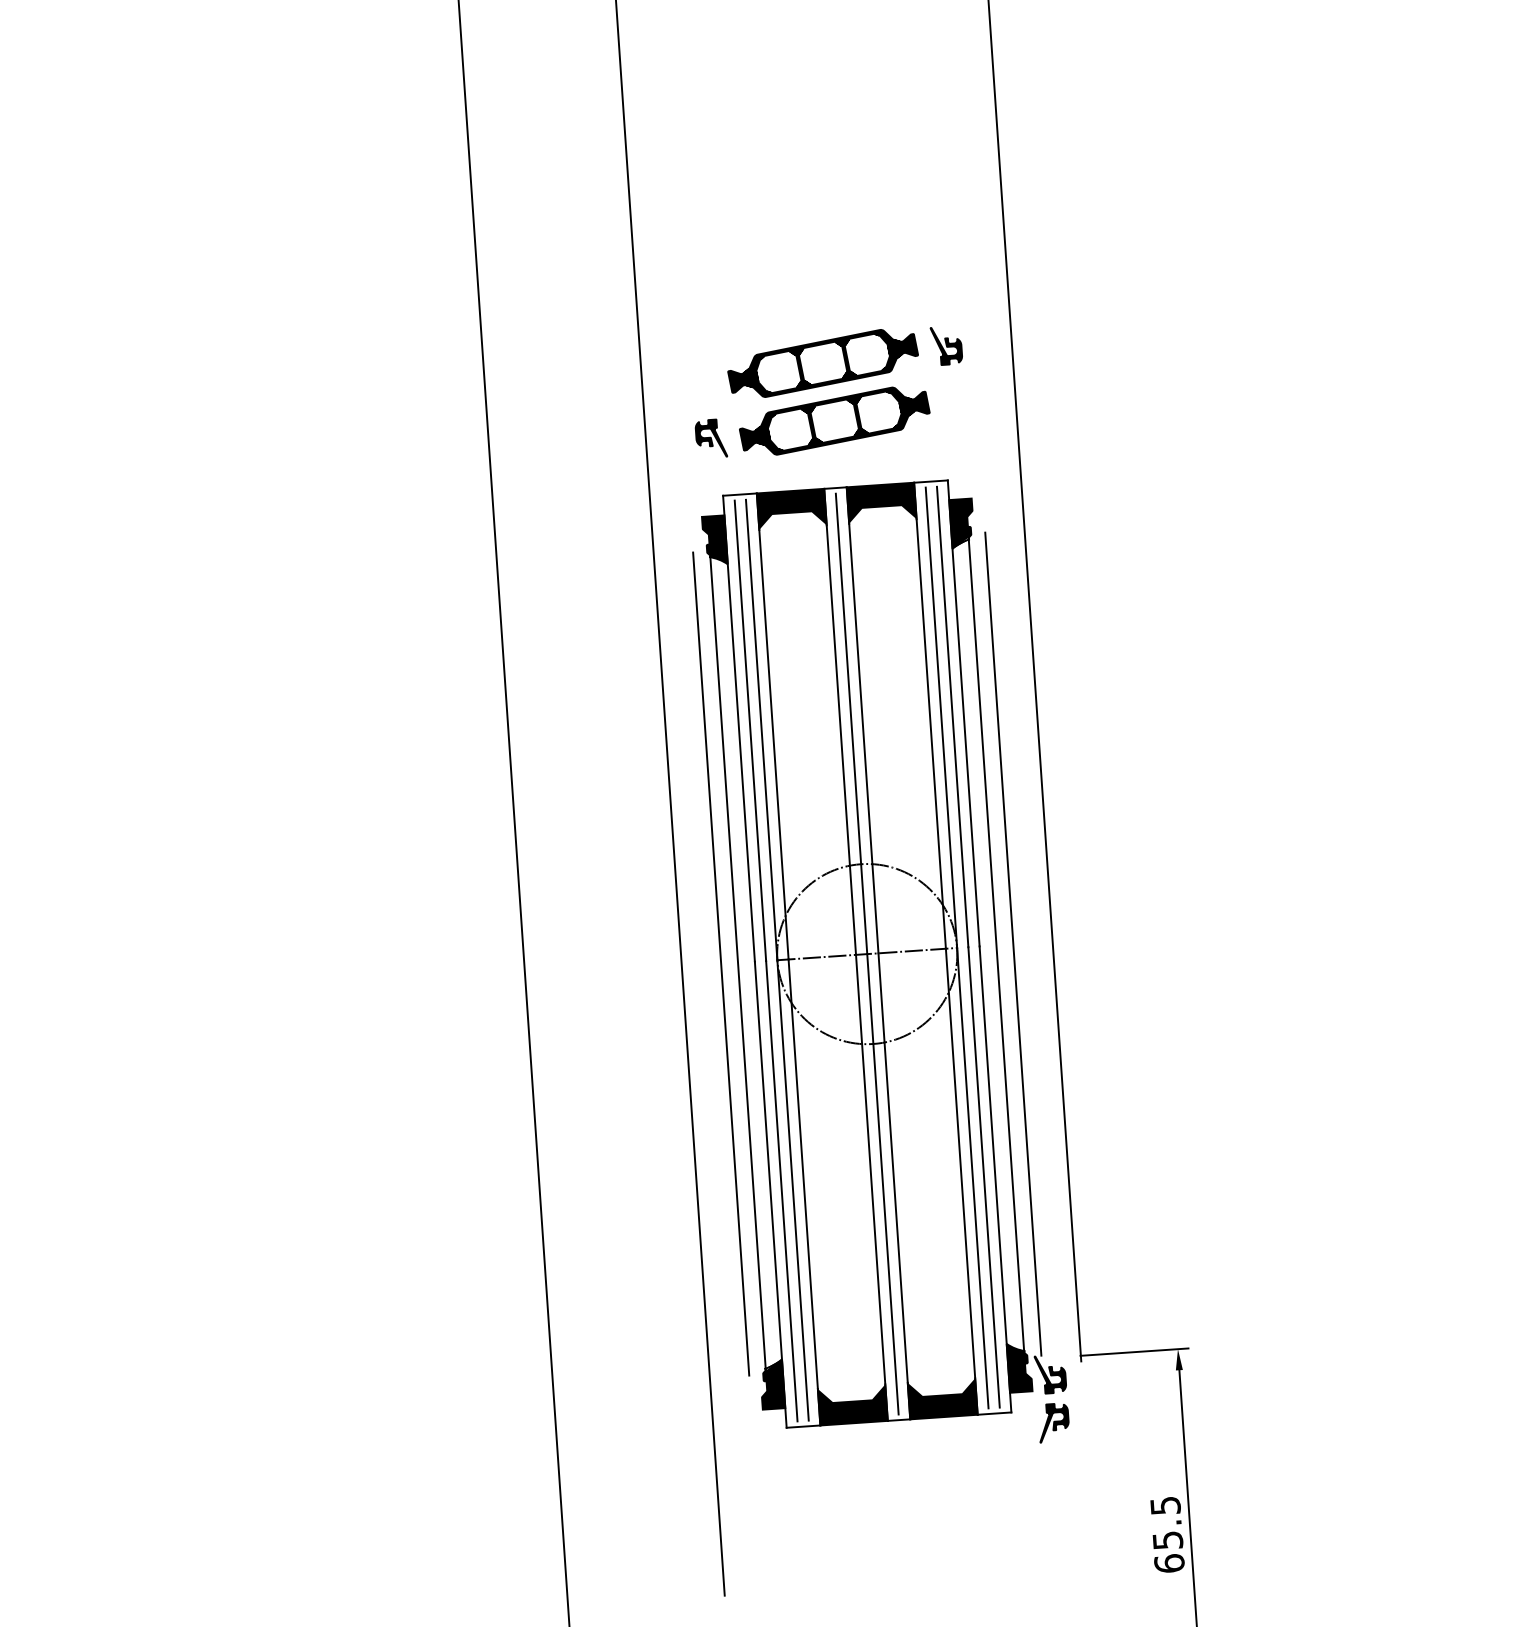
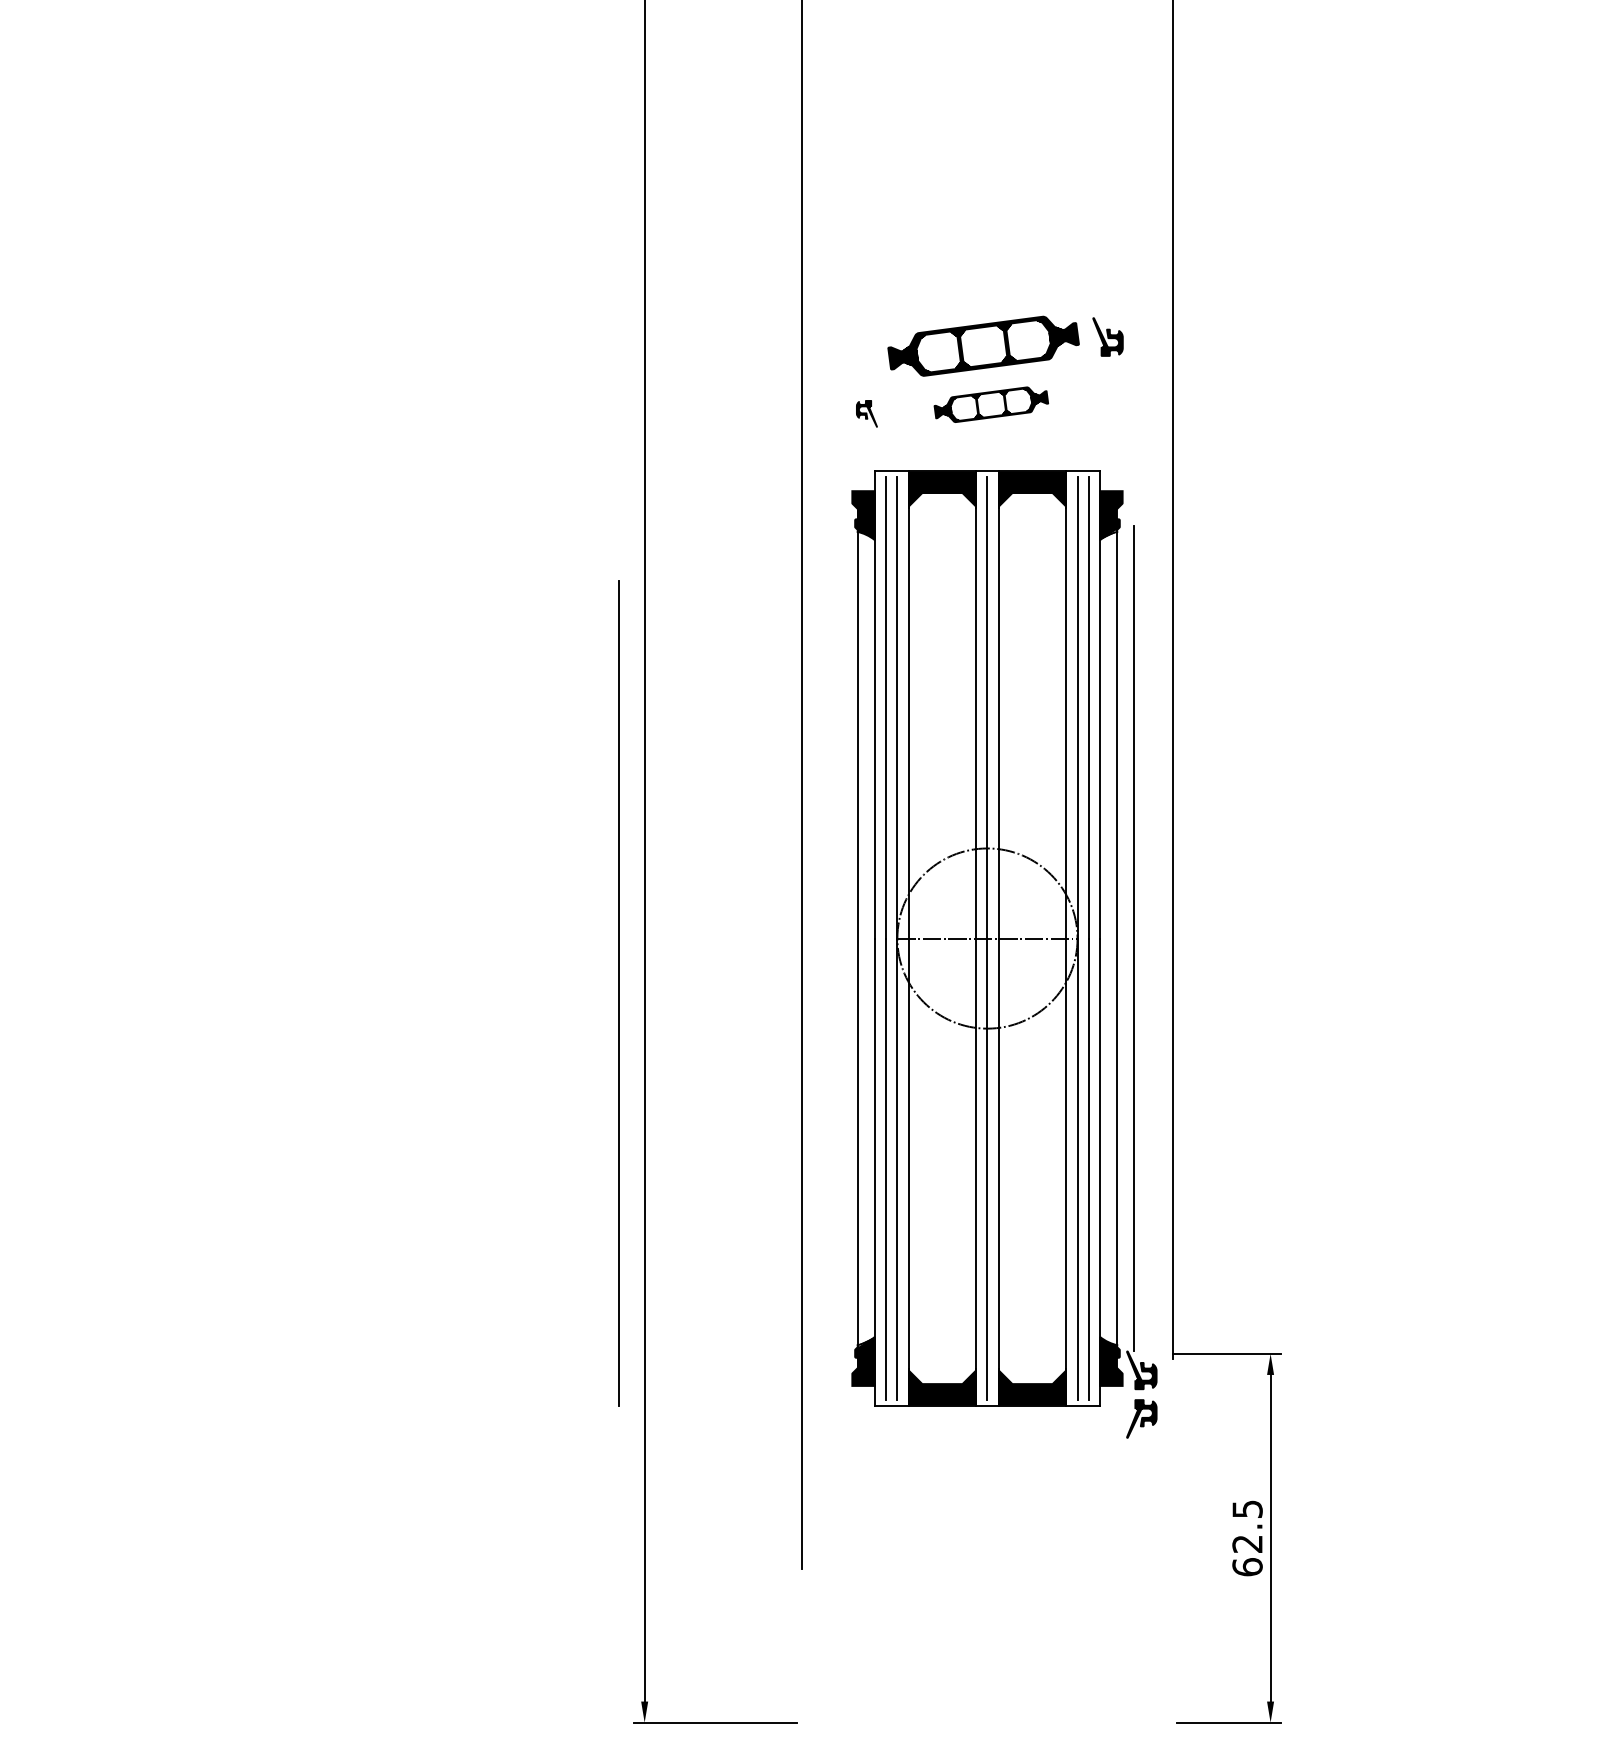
part: (834, 421) -> (991, 404), size x0.6
part: (710, 438) -> (866, 413), size x0.7
line: (720, 964) -> (618, 993), moved
text: (1167, 1539) -> (1247, 1543), 65.5 -> 62.5

